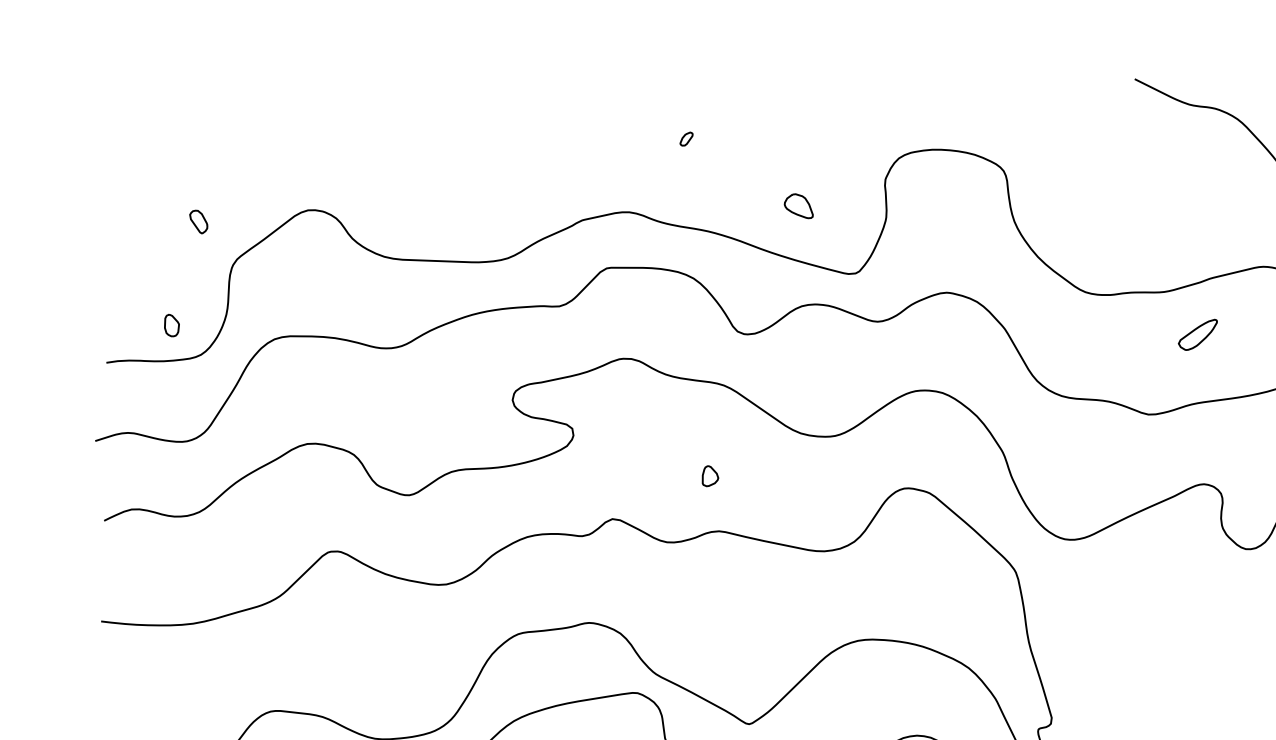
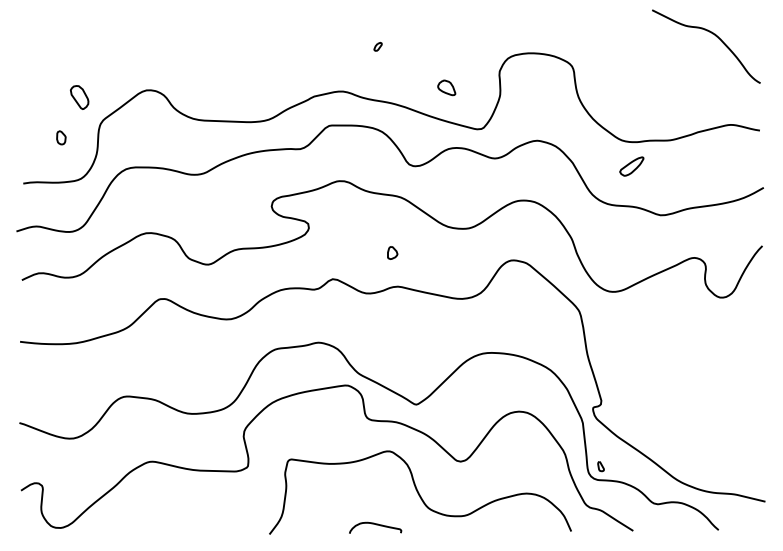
part: (198, 221) -> (79, 97), size x1.67
part: (172, 324) -> (61, 137), moved
part: (1197, 334) -> (631, 166), moved

